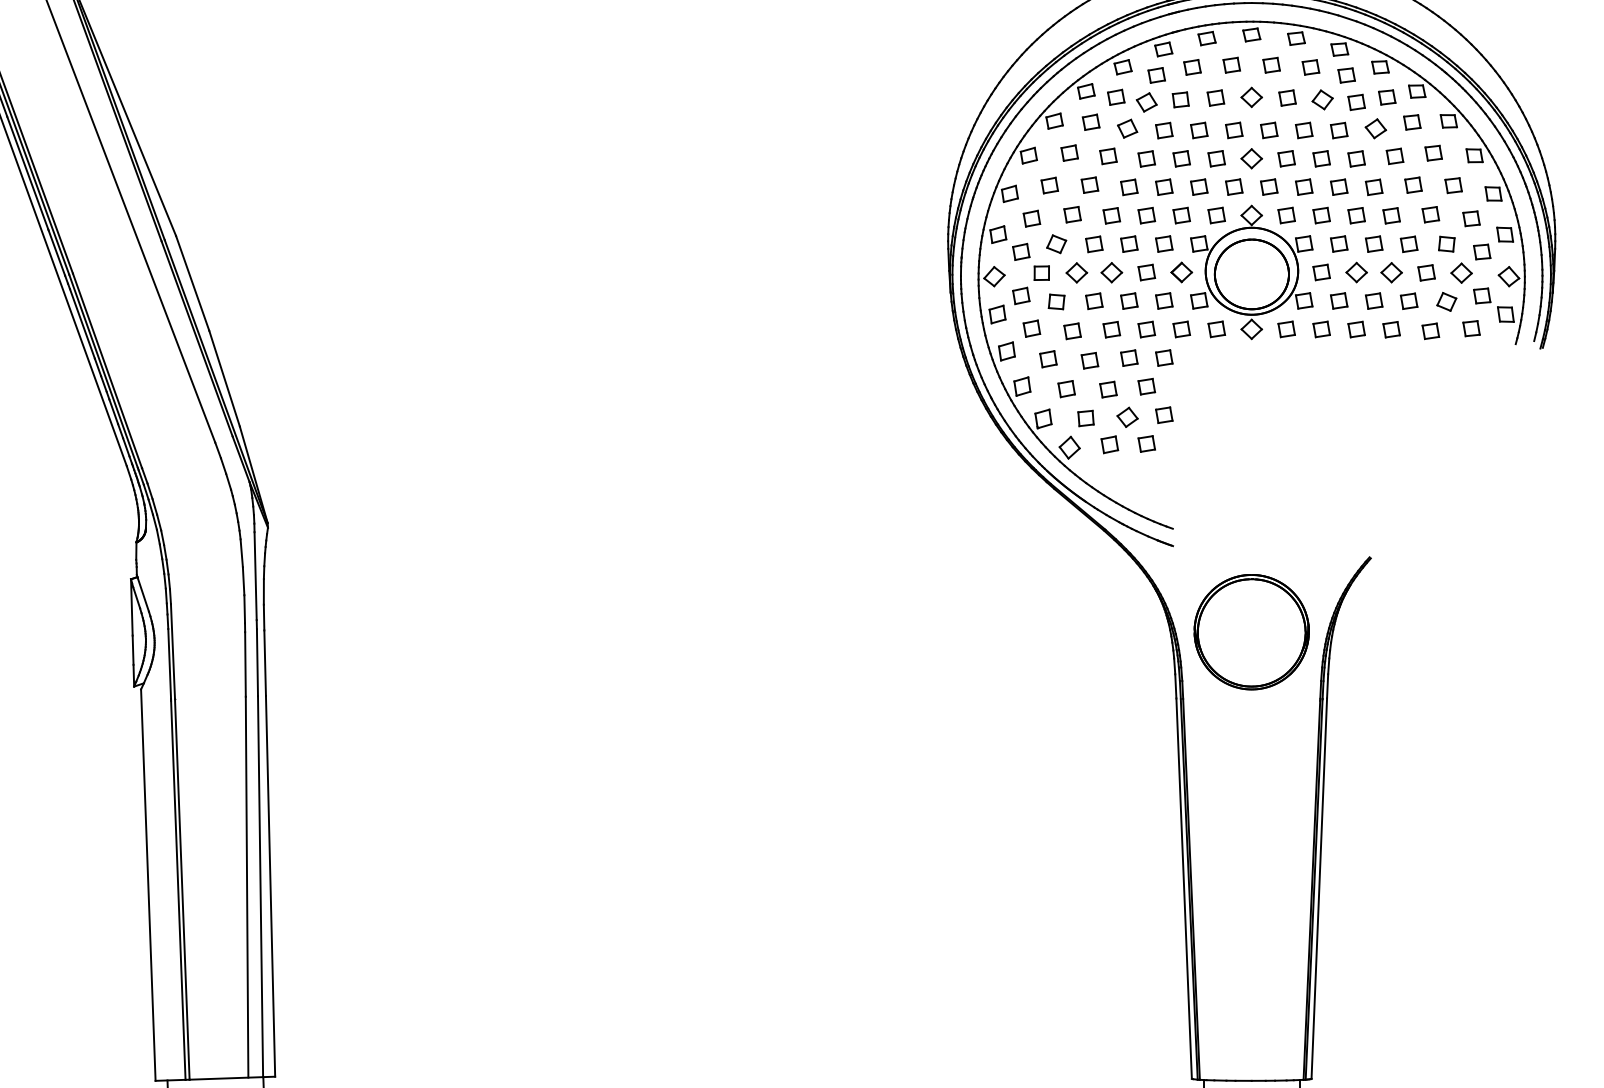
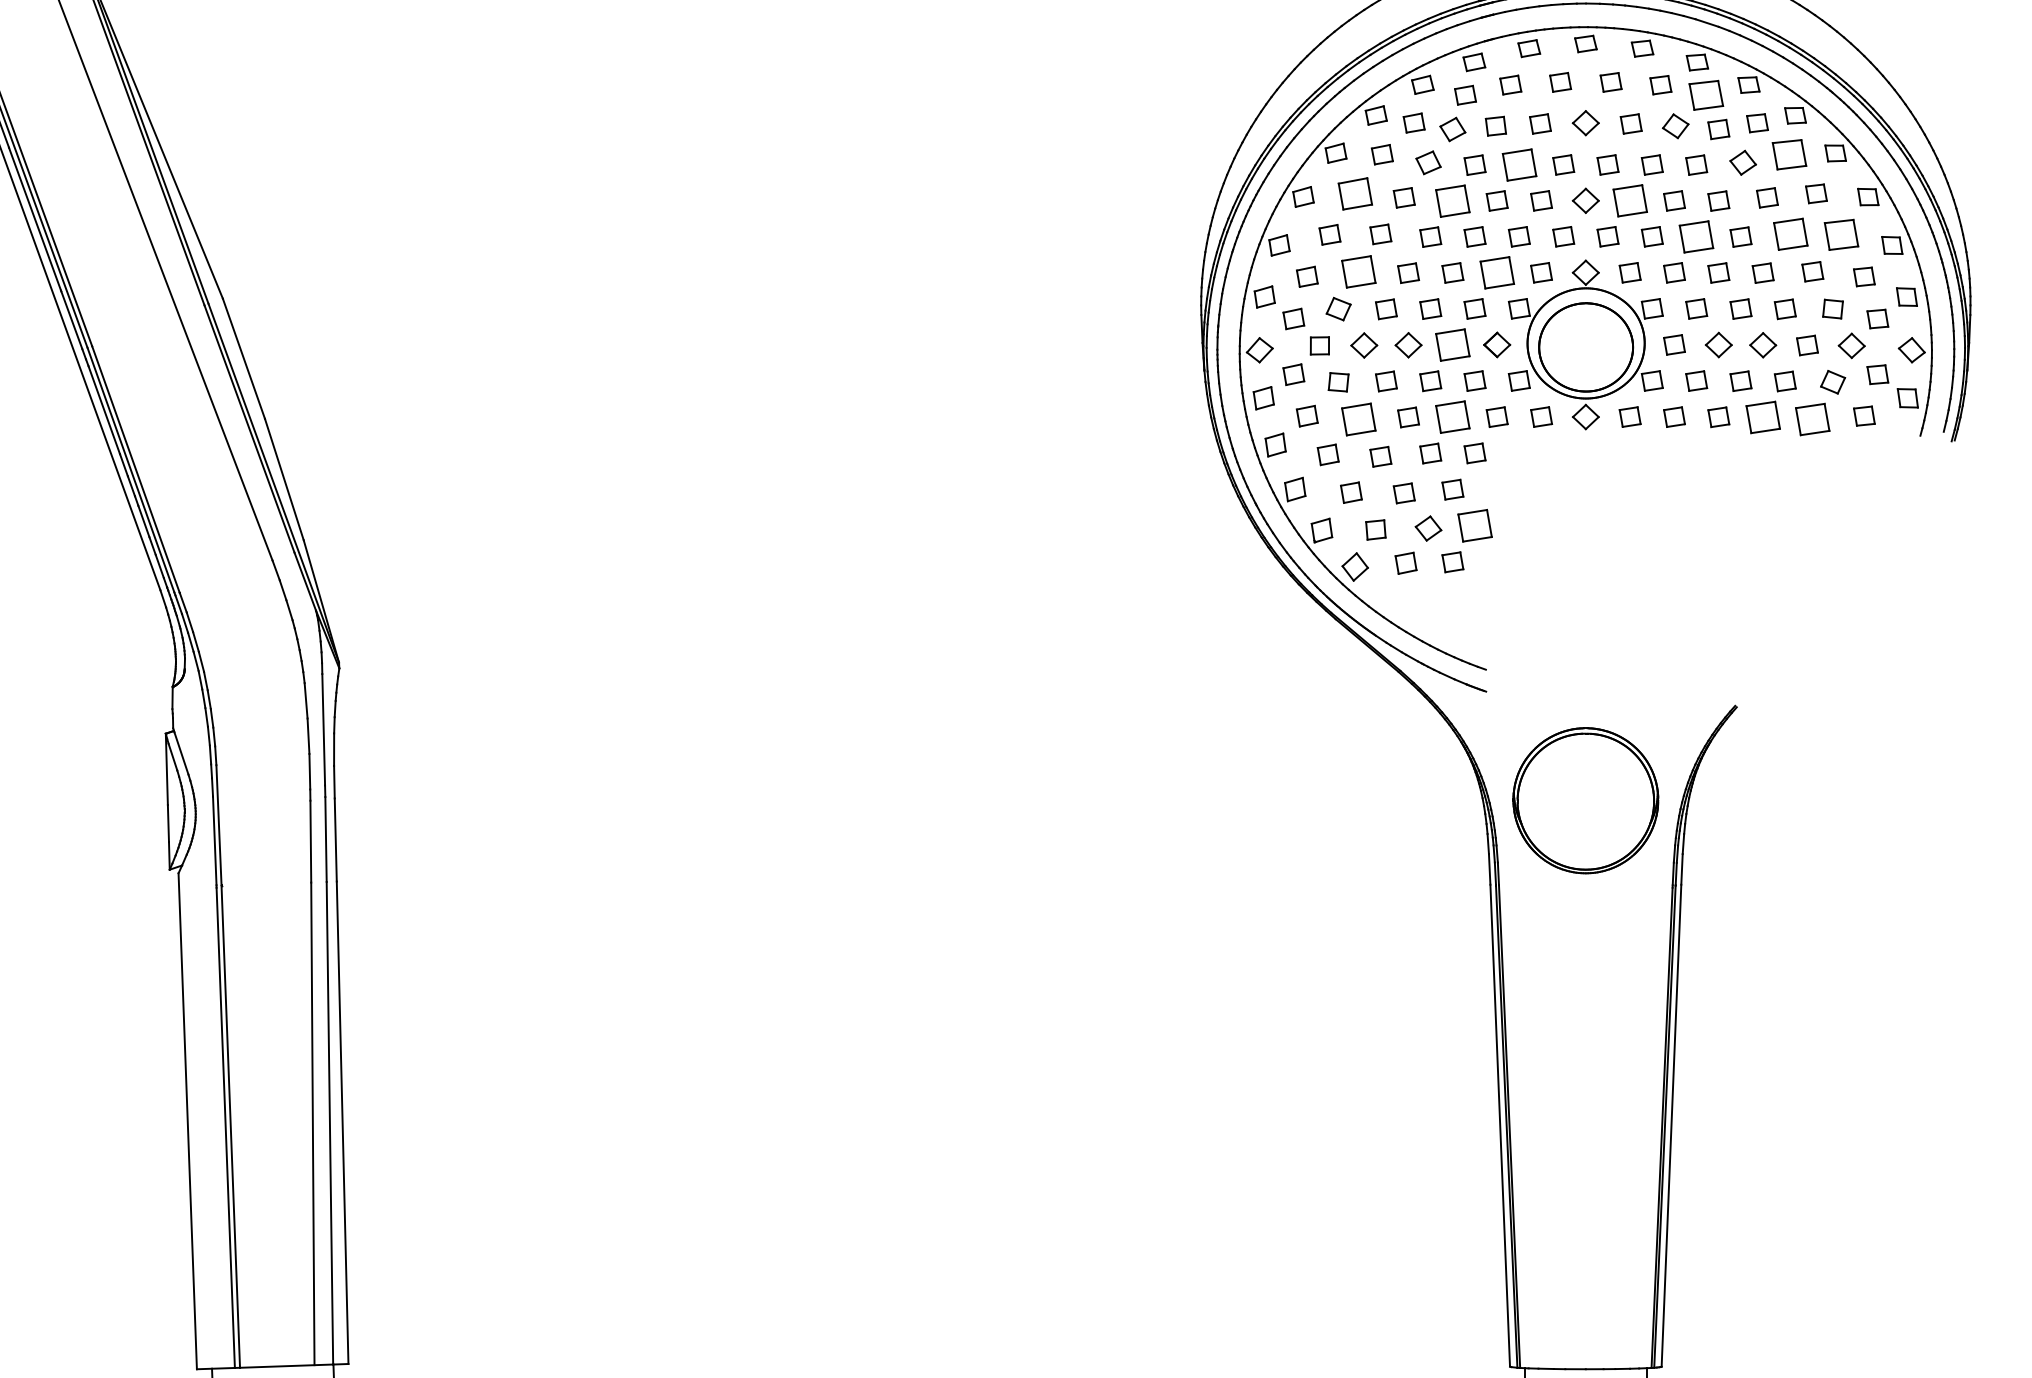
part: (1346, 75) -> (1705, 95), size x1.6
part: (1411, 122) -> (1788, 154), size x1.6
part: (1198, 130) -> (1518, 164), size x1.6
part: (1069, 152) -> (1354, 193), size x1.6
part: (1146, 158) -> (1452, 200), size x1.6
part: (1286, 158) -> (1629, 200), size x1.6
part: (1413, 185) -> (1790, 234), size x1.6
part: (1453, 185) -> (1841, 234), size x1.6
part: (1339, 186) -> (1696, 236), size x1.6
part: (1072, 214) -> (1358, 271), size x1.6
part: (1181, 215) -> (1496, 272), size x1.6
part: (1146, 272) -> (1452, 344), size x1.6
part: (1146, 329) -> (1452, 417), size x1.6
part: (1391, 329) -> (1762, 417), size x1.6
part: (1072, 331) -> (1358, 419), size x1.6
part: (1430, 331) -> (1812, 419), size x1.6
part: (1163, 414) -> (1474, 525), size x1.6

